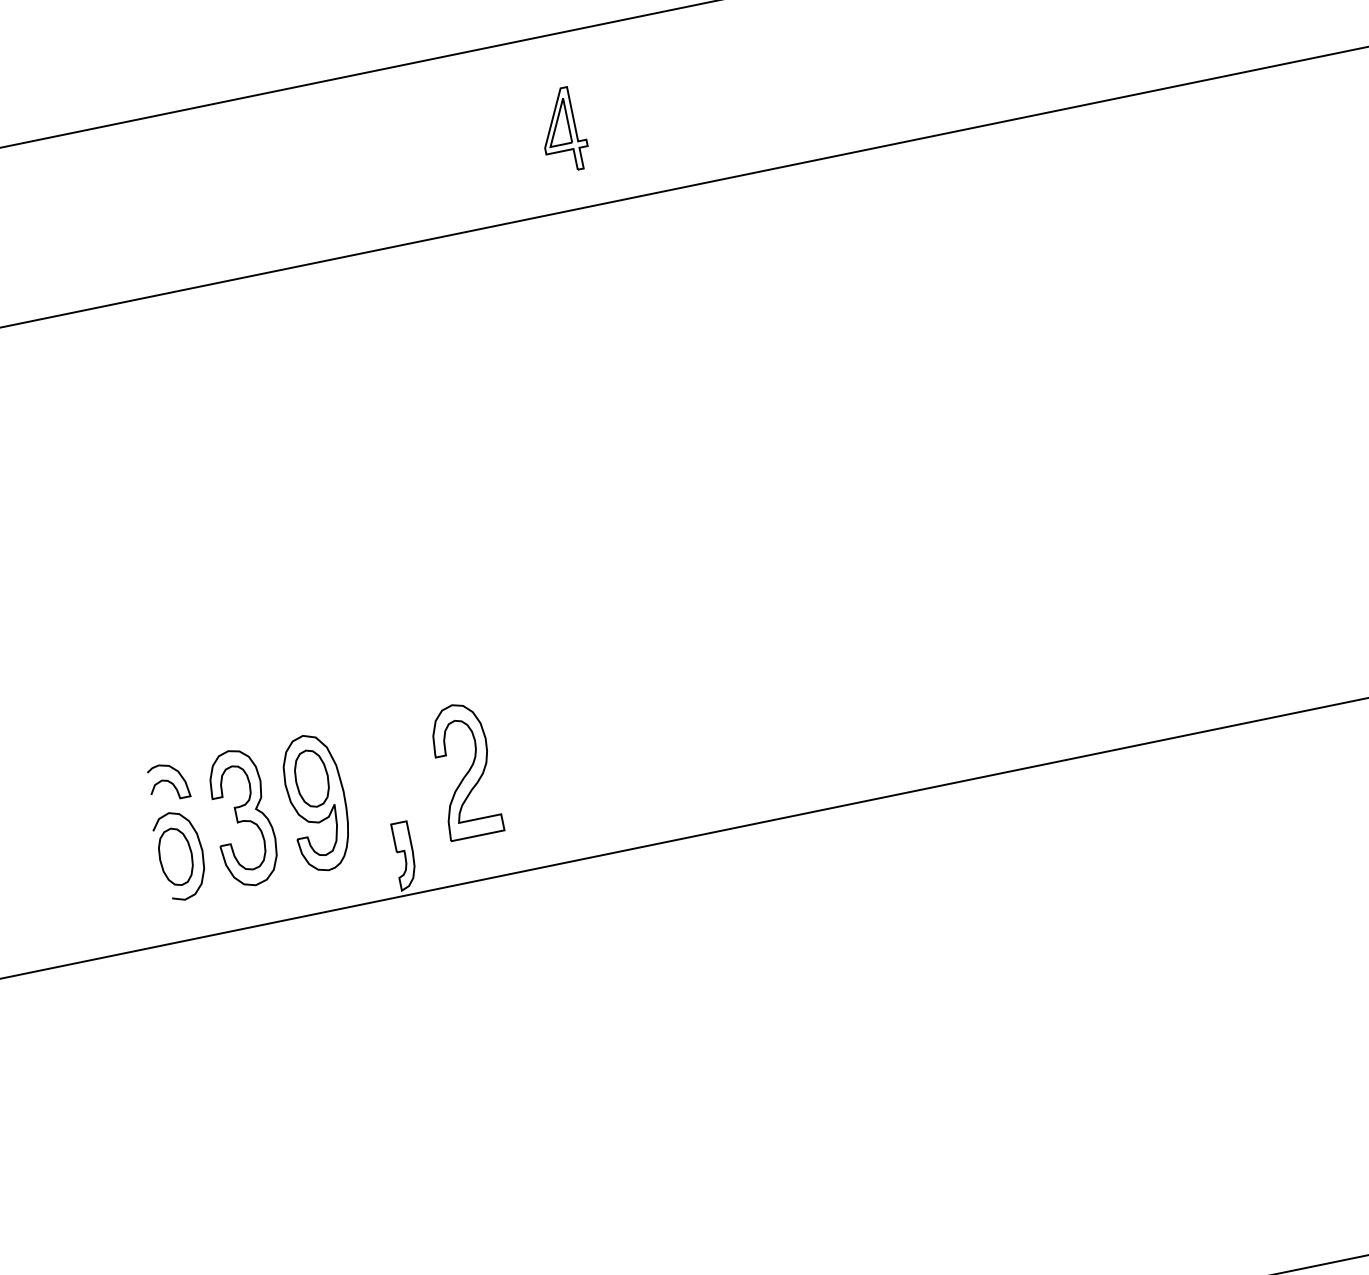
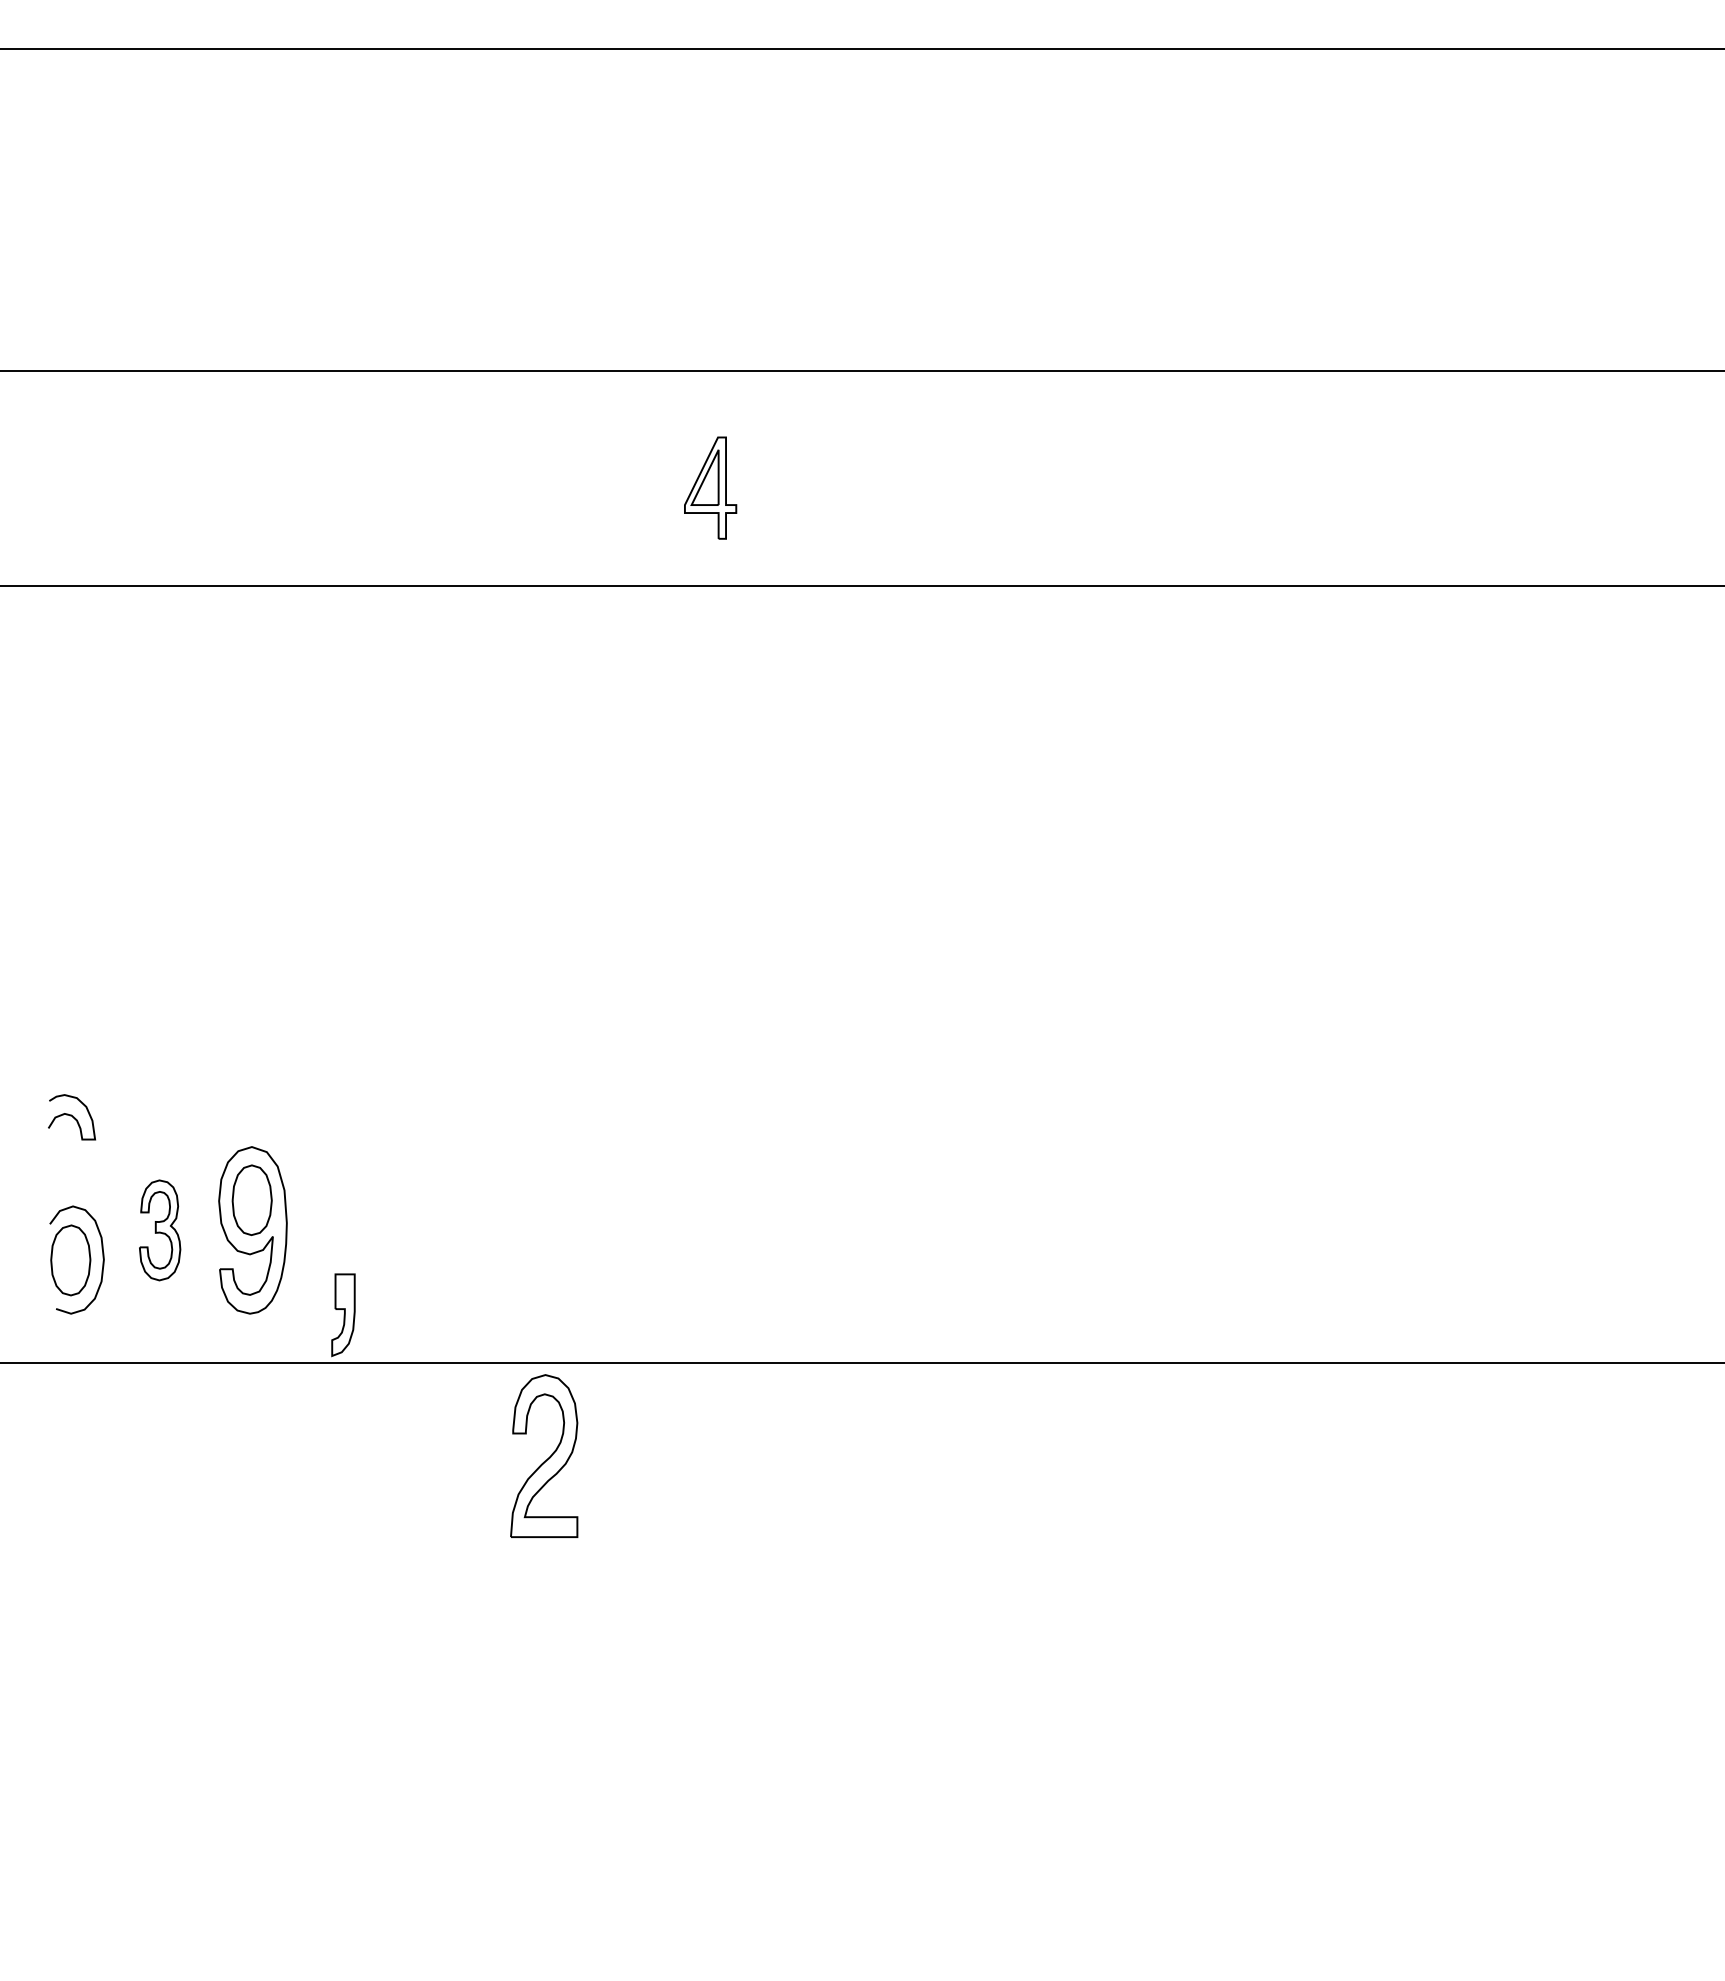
part: (464, 770) -> (544, 1455), moved
curve: (167, 781) -> (71, 1116), moved
part: (242, 818) -> (159, 1230), size x0.6

